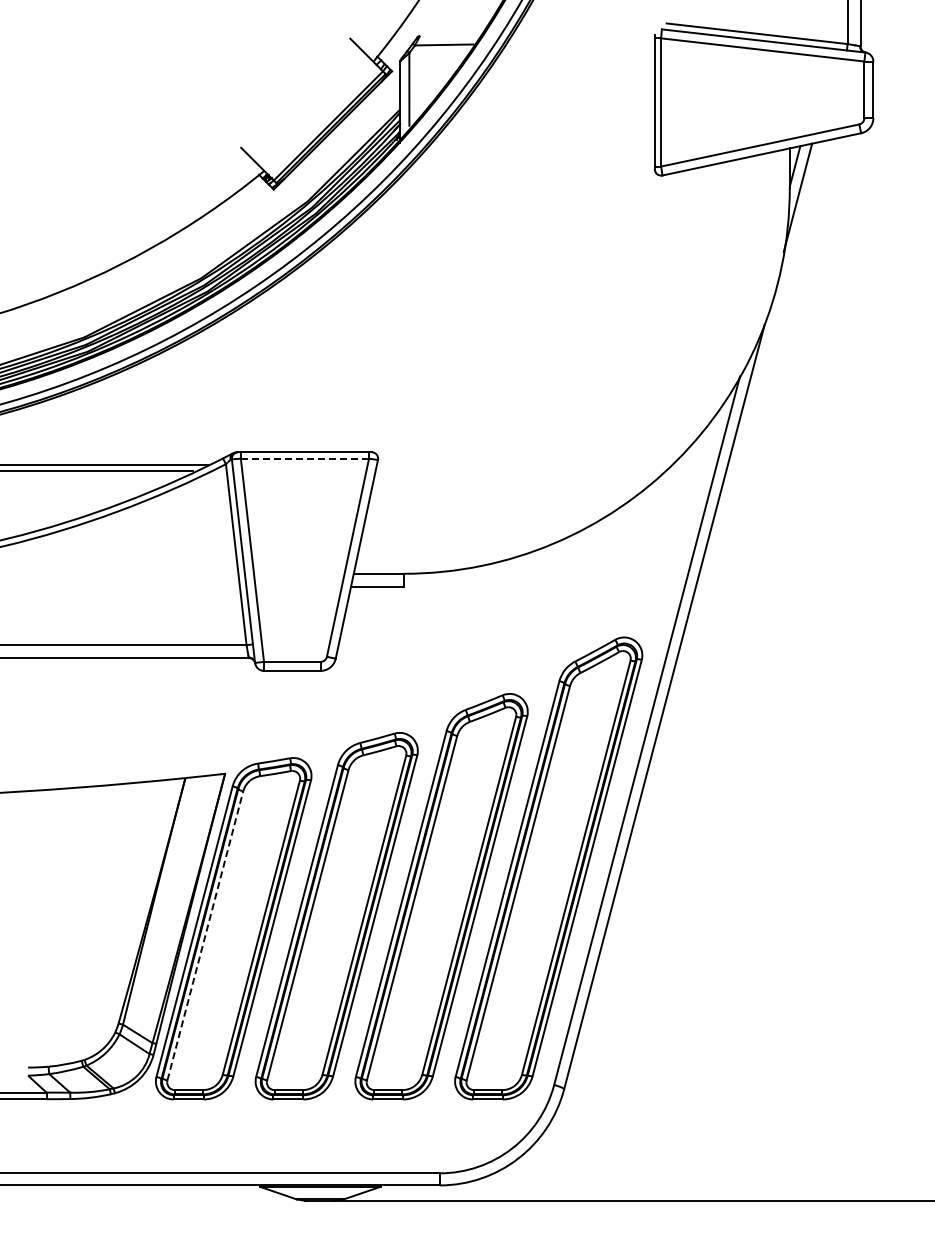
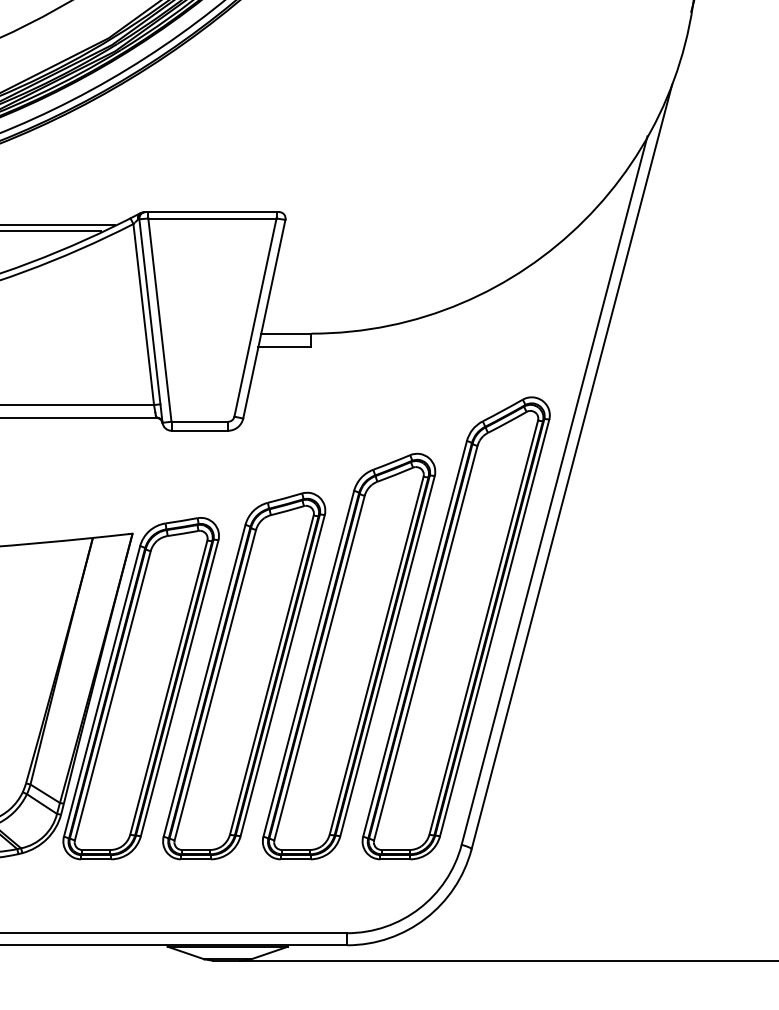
line: (304, 458) -> (211, 218), dashed -> solid
line: (205, 935) -> (112, 695), dashed -> solid

